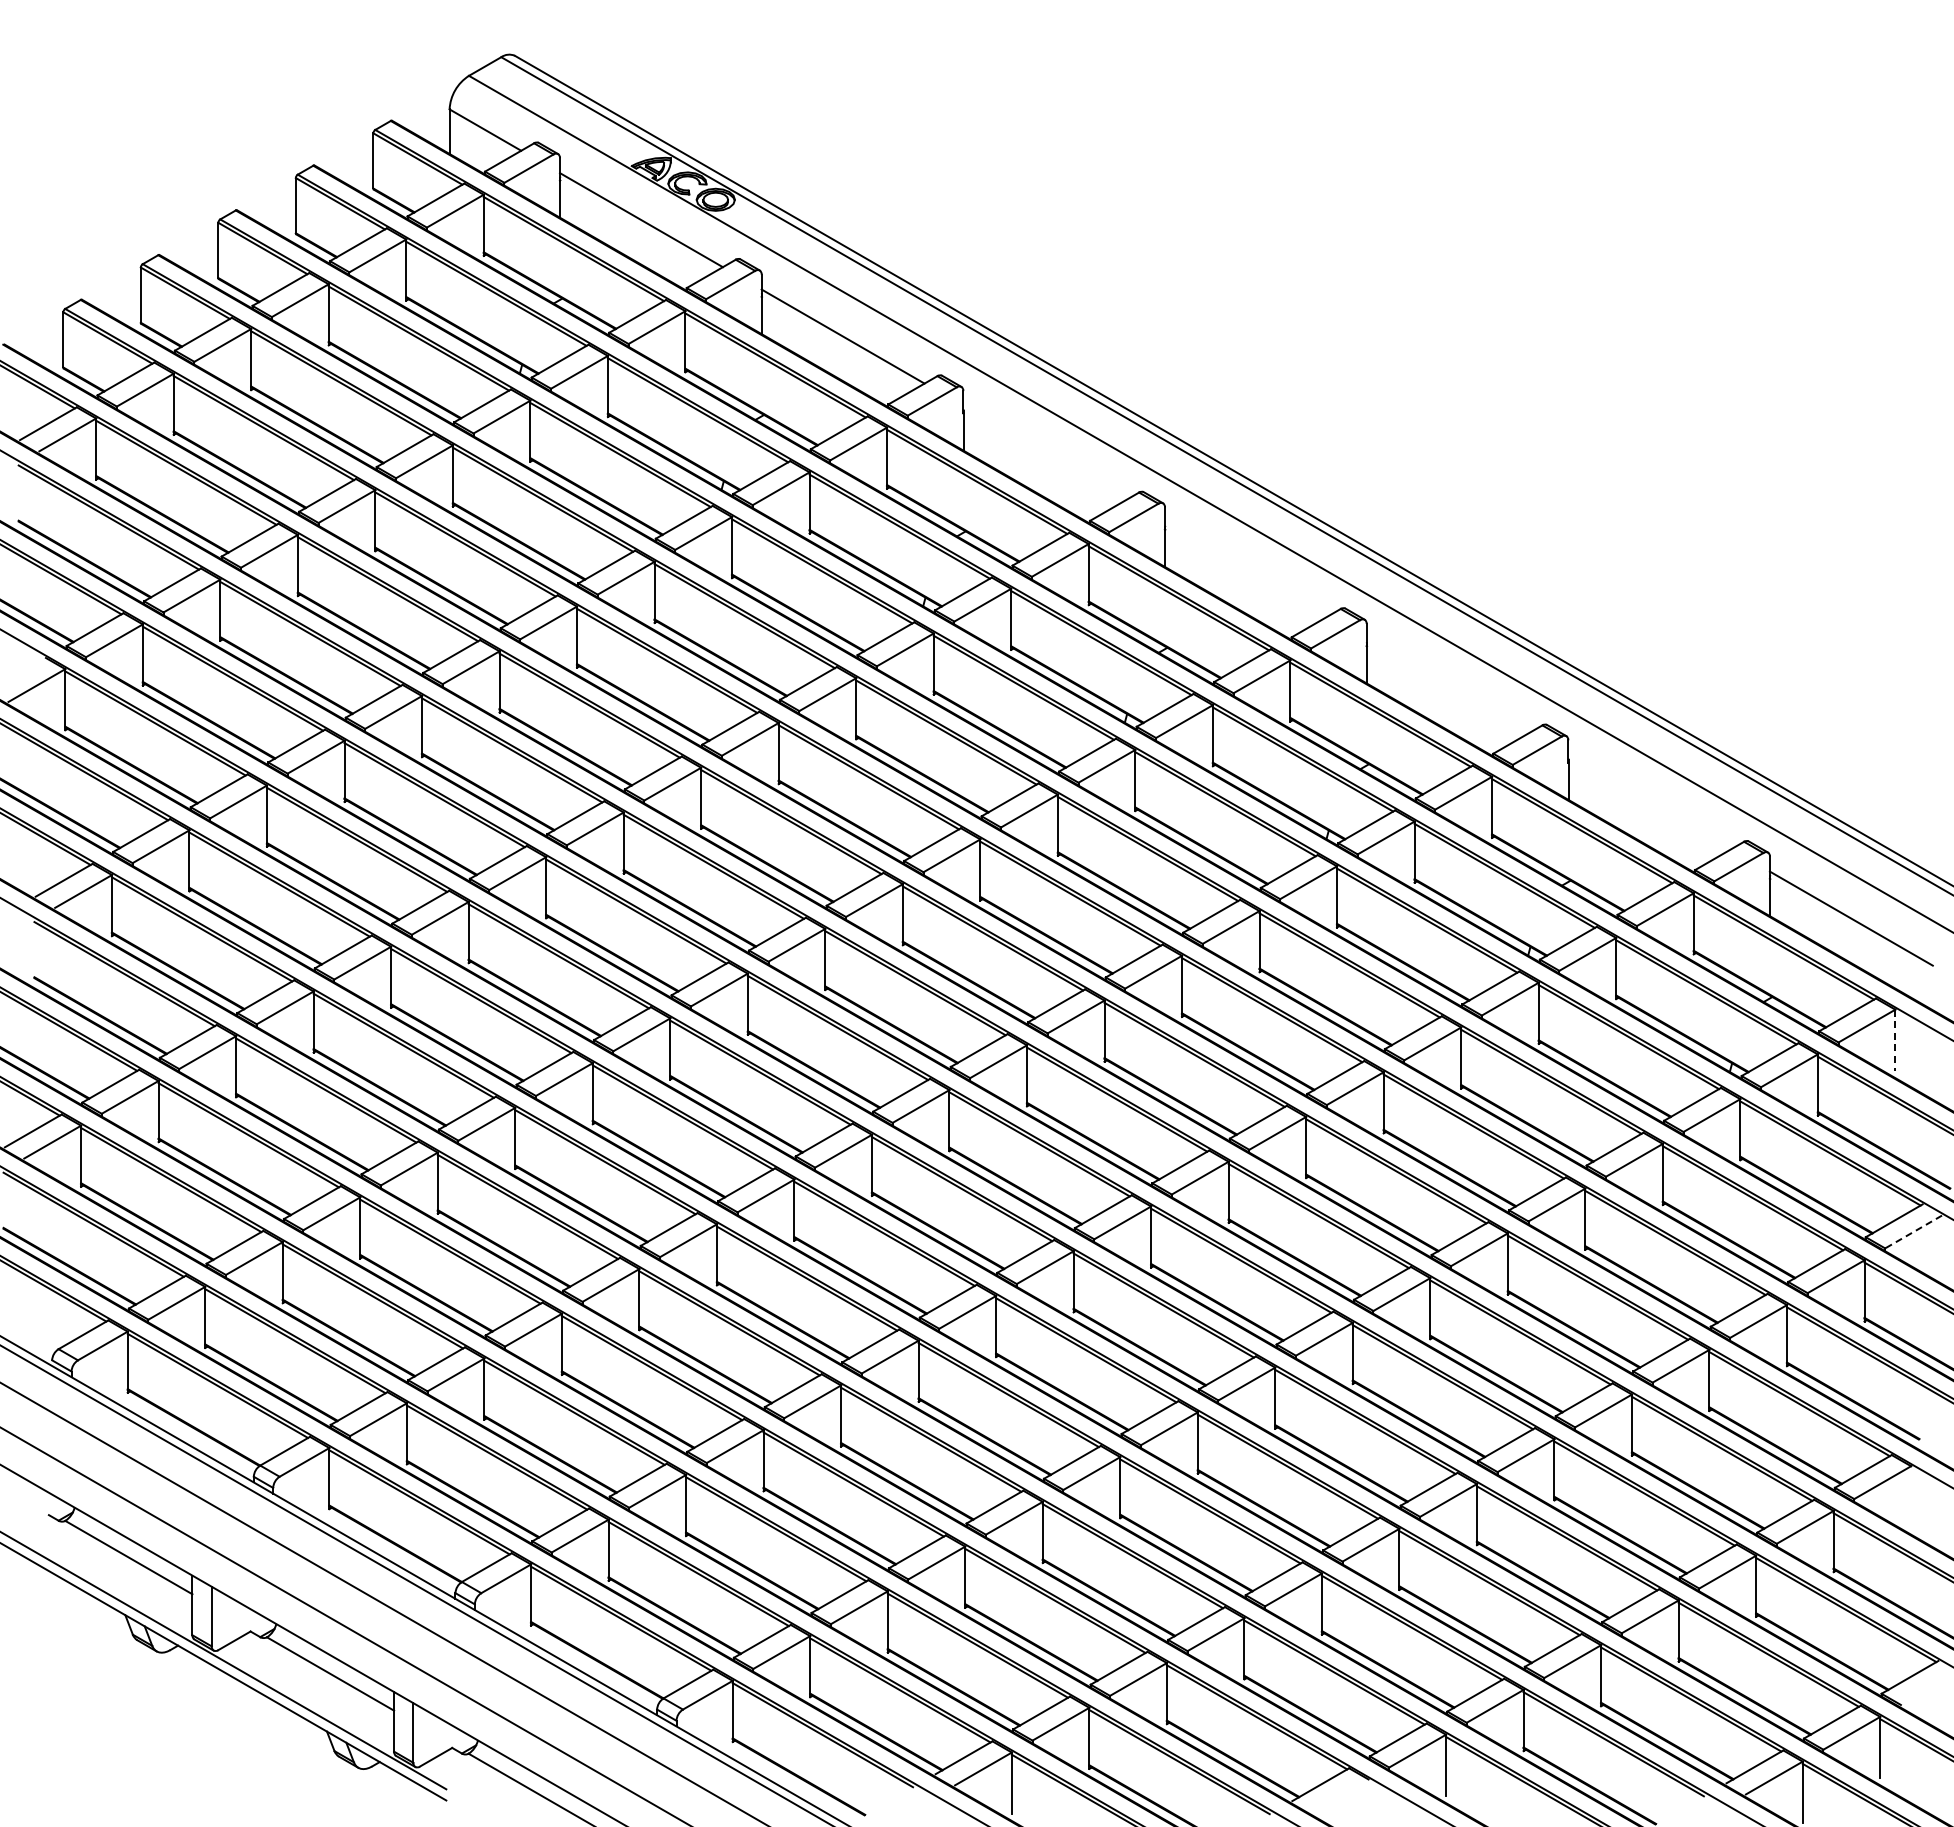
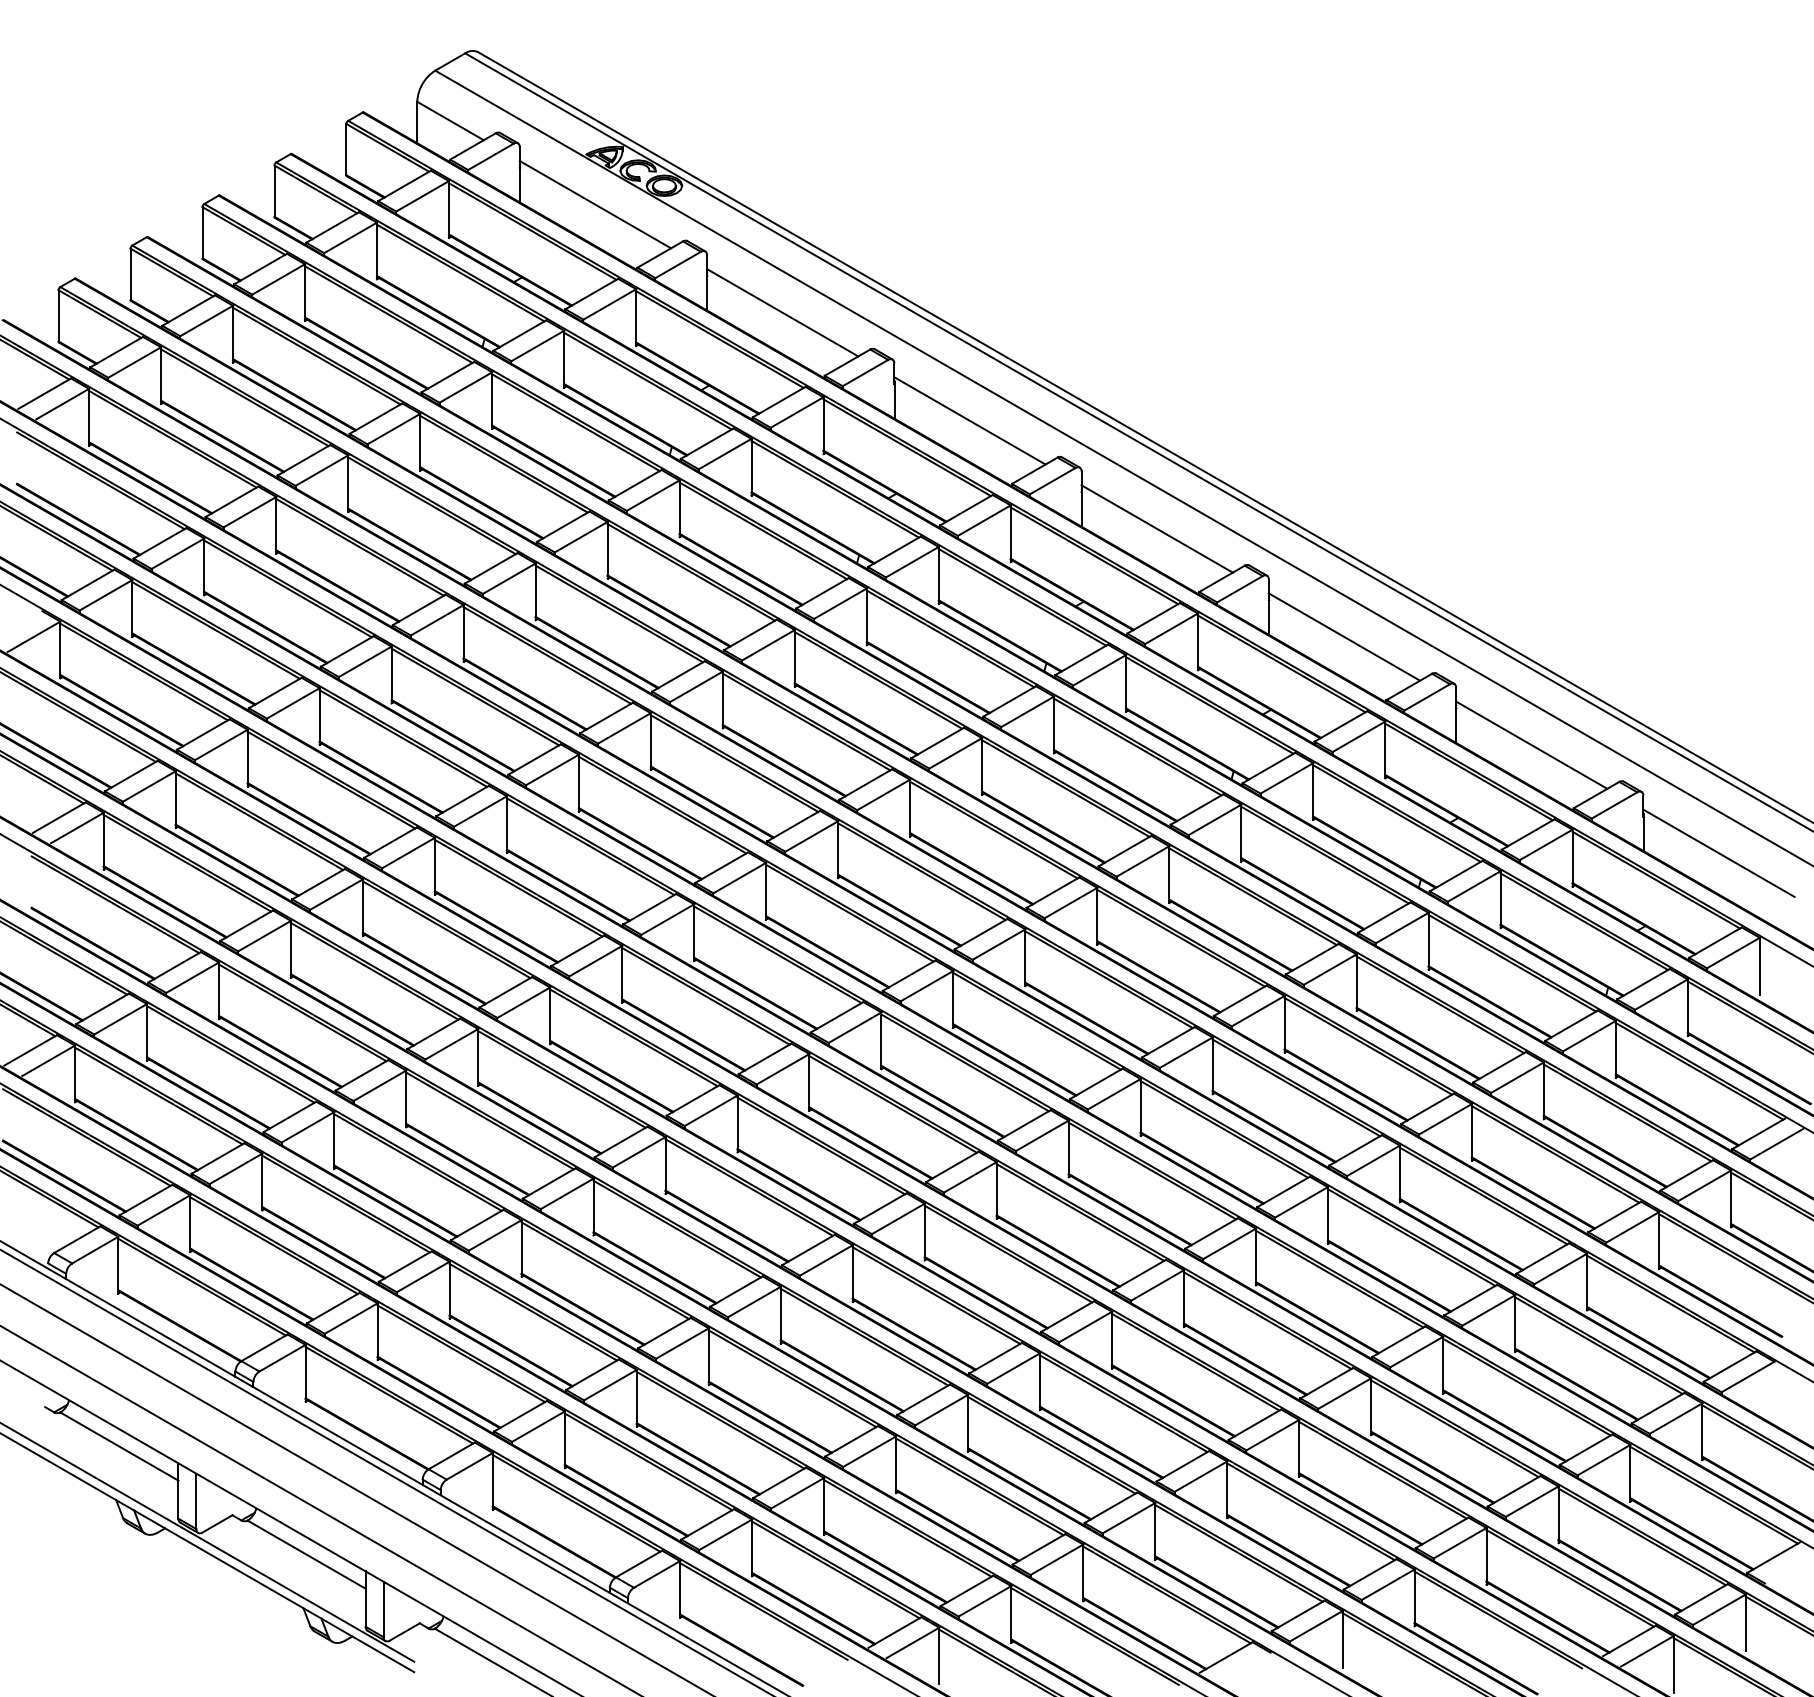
line: (1044, 452) -> (969, 420), added
line: (1245, 569) -> (1156, 529), added
line: (1447, 685) -> (1343, 636), added
line: (1649, 802) -> (1531, 745), added
line: (1895, 1040) -> (1759, 966), dashed -> solid
line: (1913, 1232) -> (1776, 1144), dashed -> solid

